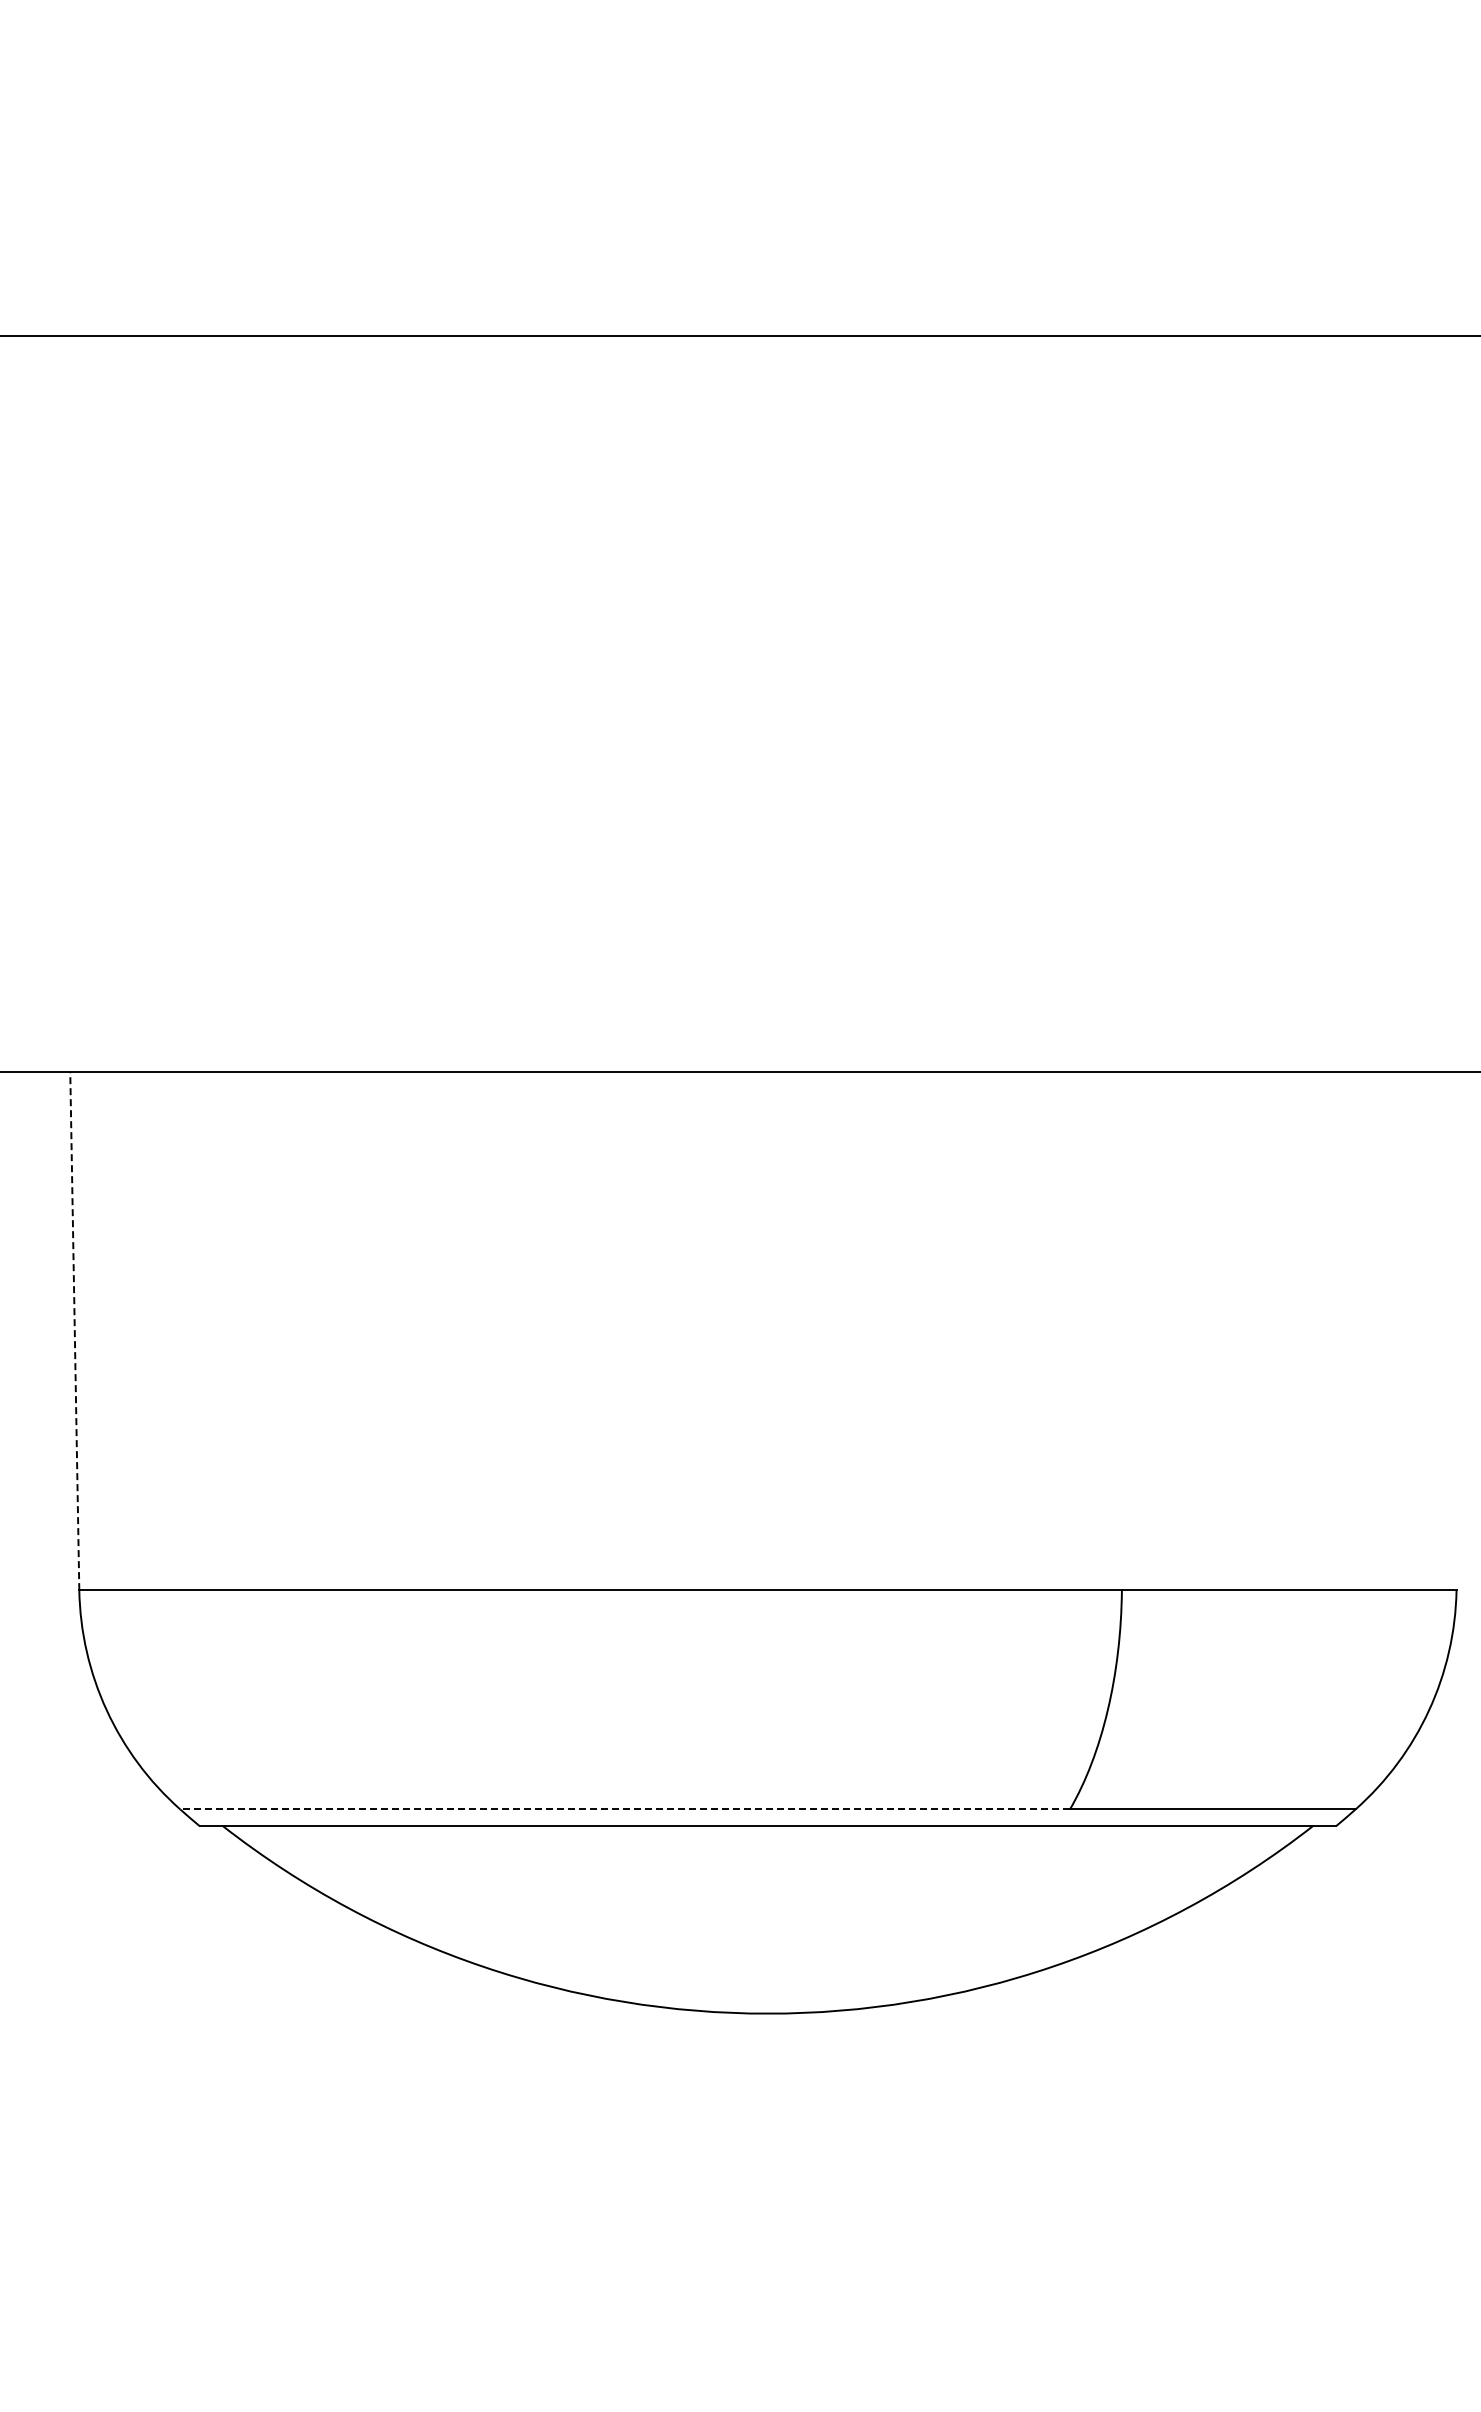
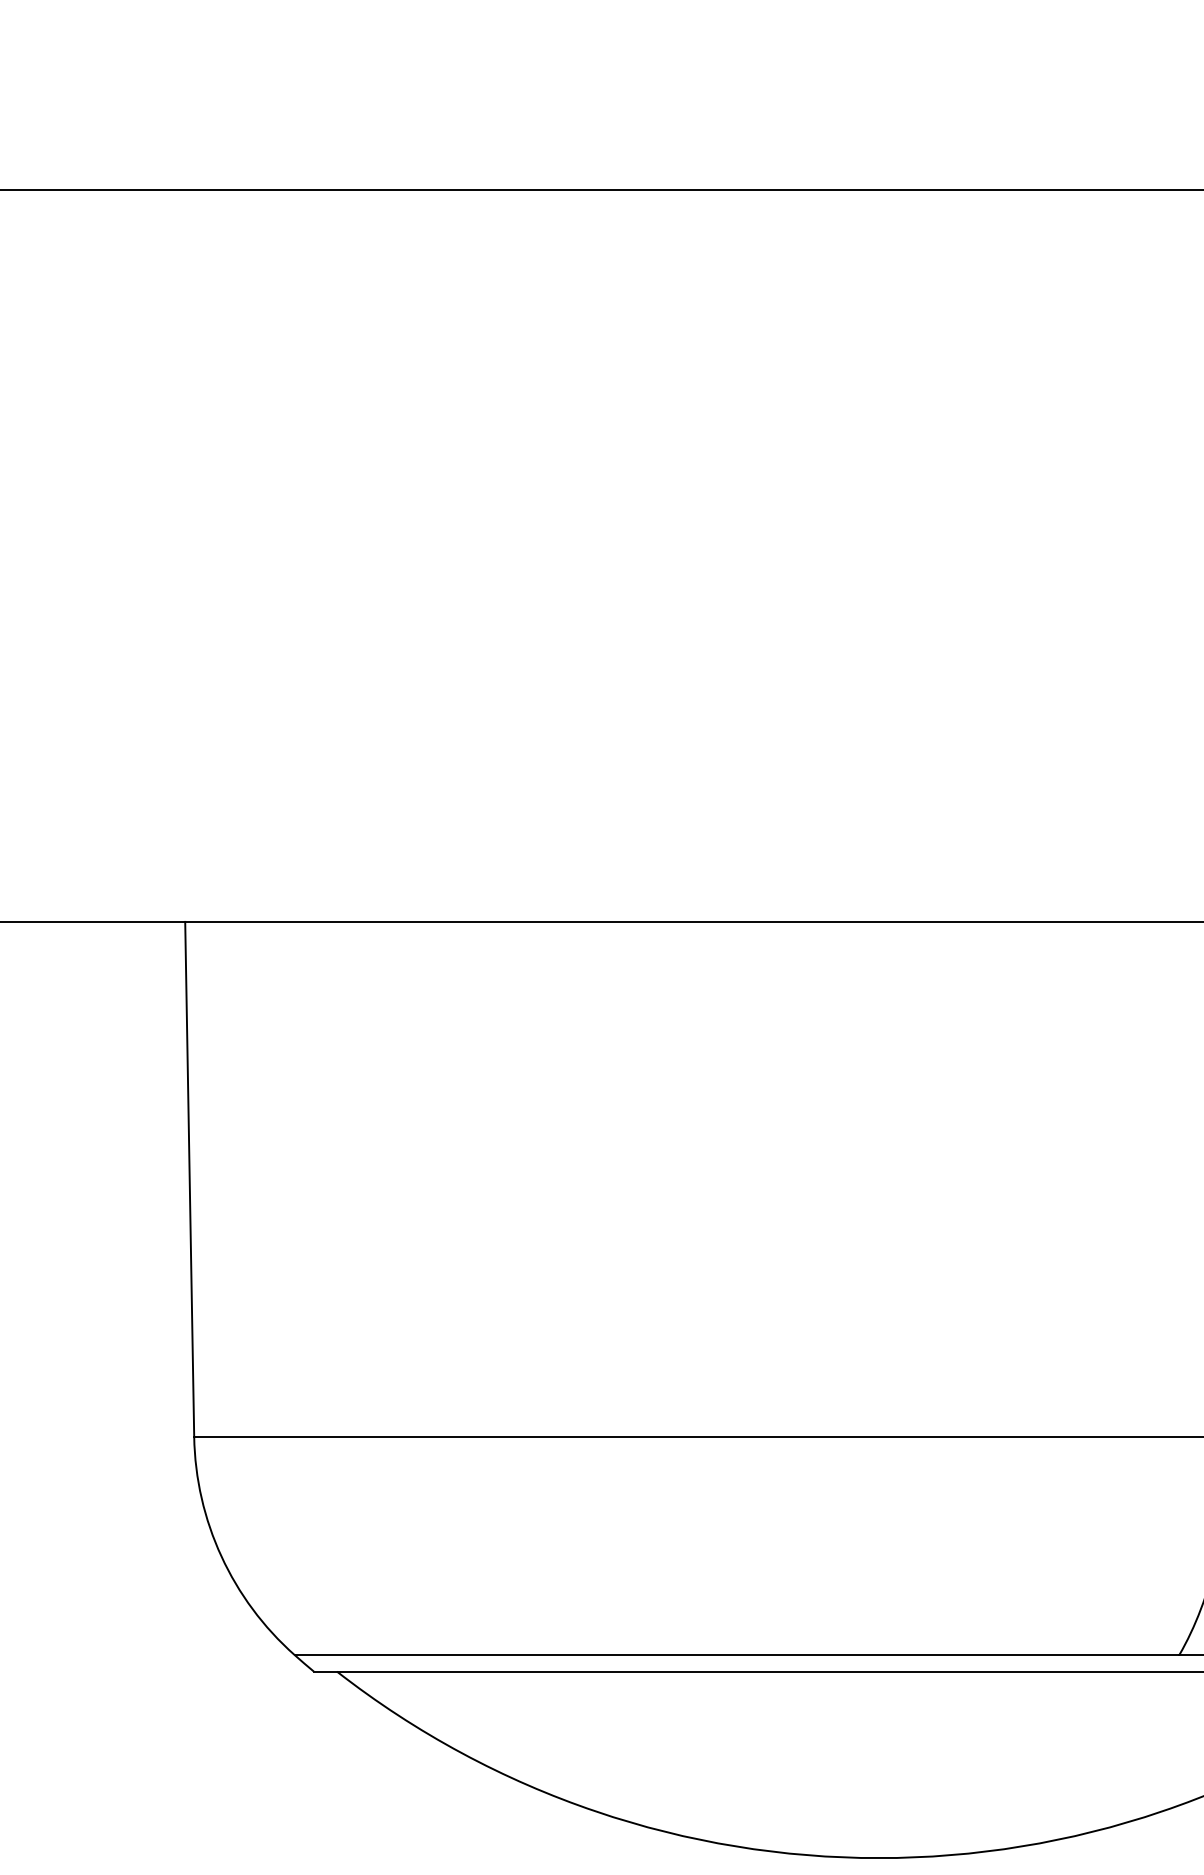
line: (74, 1331) -> (189, 1179), dashed -> solid
line: (625, 1809) -> (737, 1655), dashed -> solid

